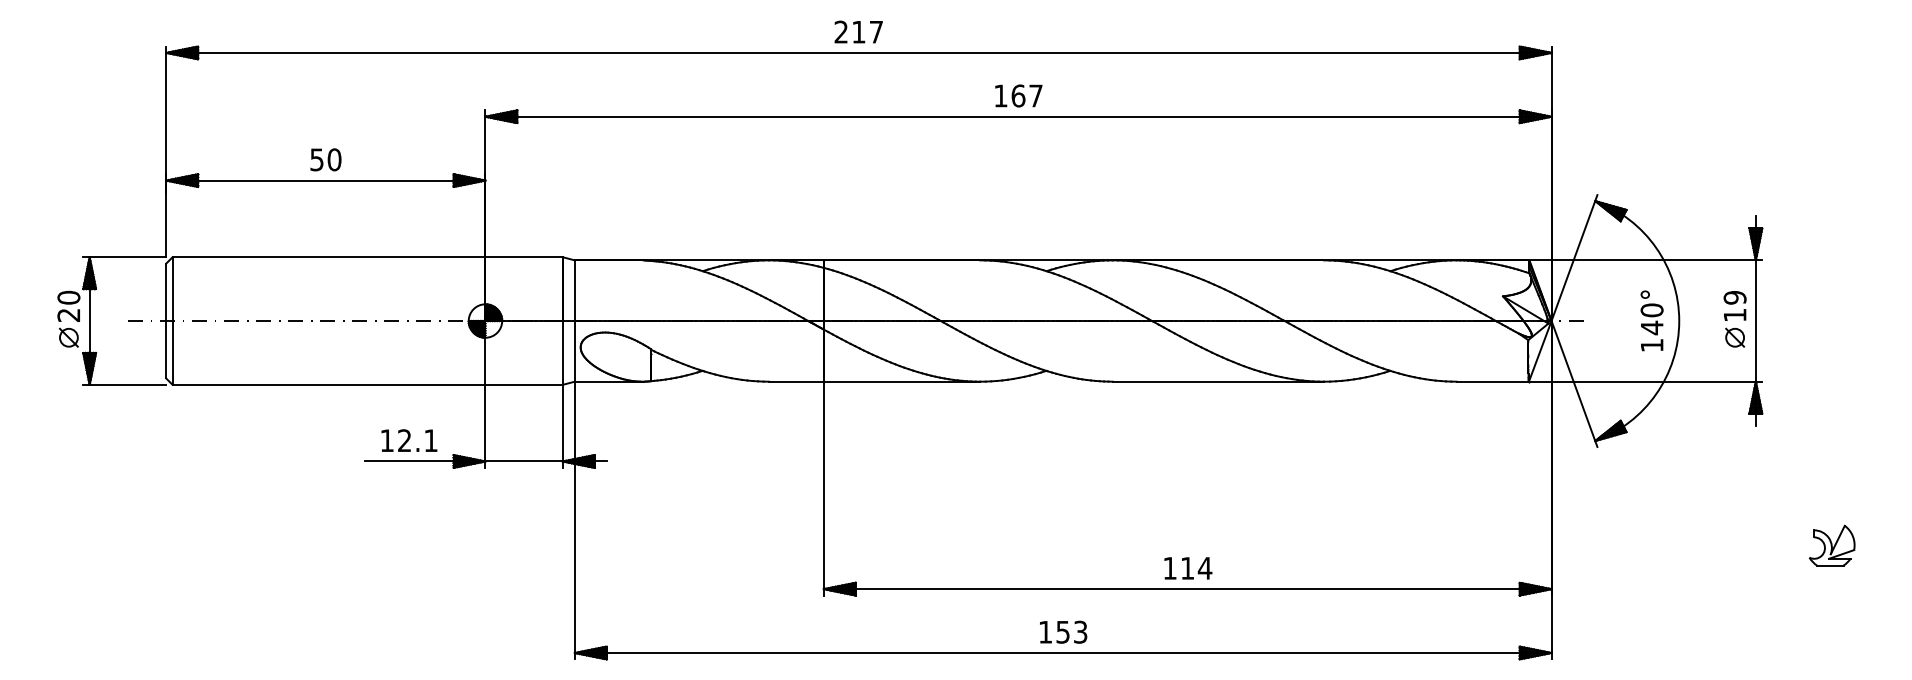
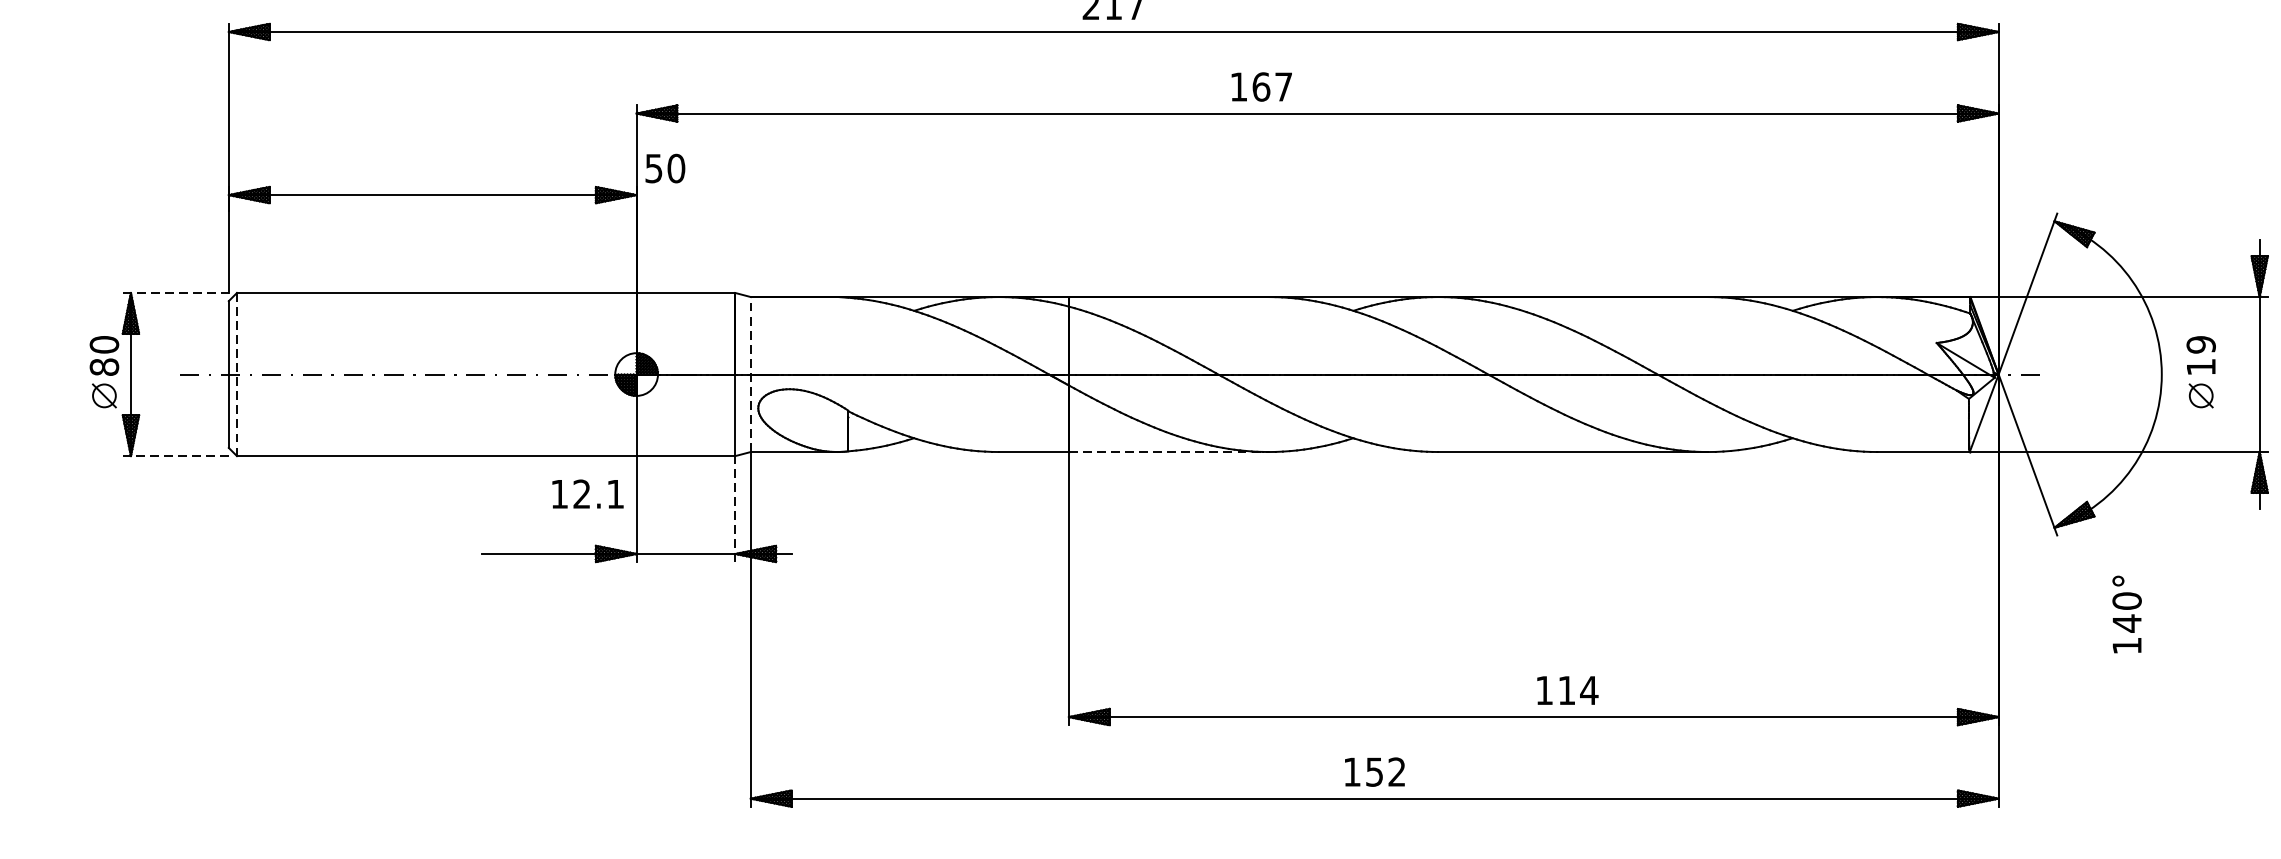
text: (1018, 95) -> (1261, 86), moved
text: (325, 159) -> (664, 168), moved
line: (125, 257) -> (176, 293), solid -> dashed
text: (68, 315) -> (103, 367), 20 -> 80
part: (1734, 319) -> (2200, 372), moved
text: (1651, 320) -> (2126, 614), moved
line: (172, 321) -> (236, 375), solid -> dashed
line: (574, 321) -> (750, 375), solid -> dashed
line: (902, 381) -> (1169, 451), solid -> dashed
line: (124, 384) -> (175, 455), solid -> dashed
line: (562, 425) -> (735, 507), solid -> dashed
text: (409, 440) -> (588, 493), moved
text: (1188, 568) -> (1568, 690), moved
text: (1080, 632) -> (1396, 772), 153 -> 152

